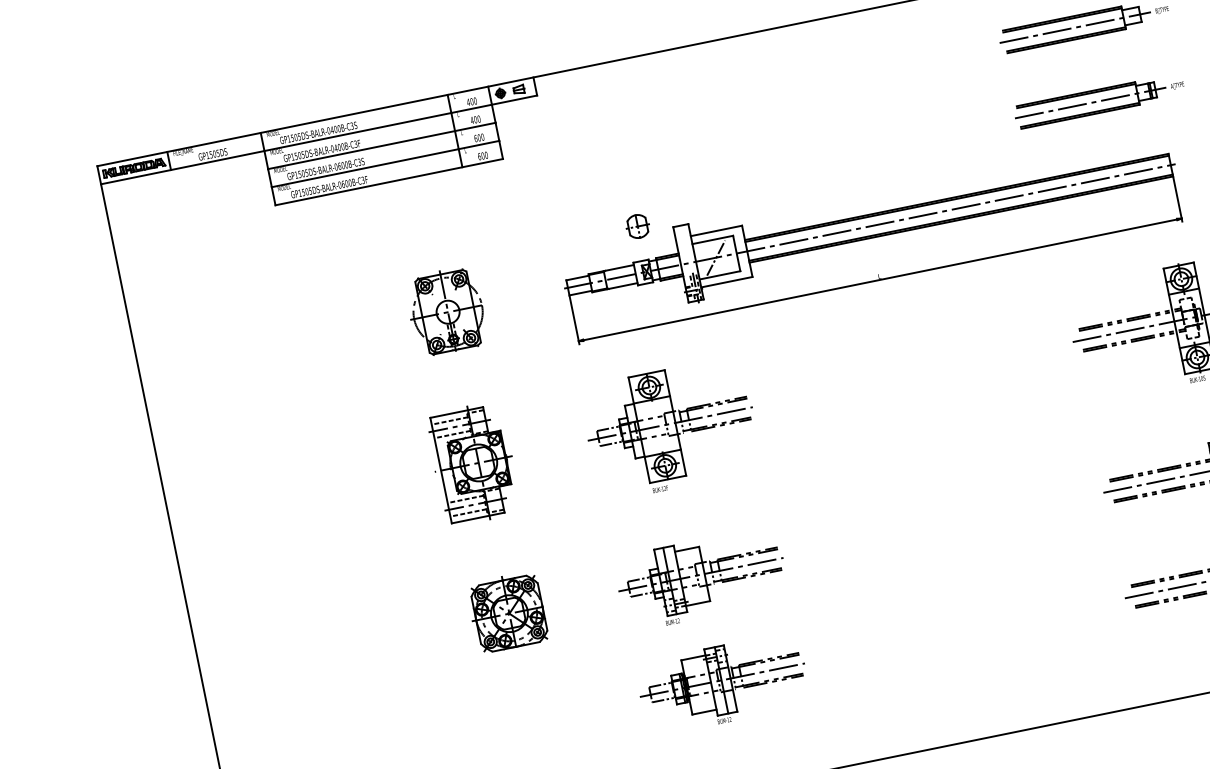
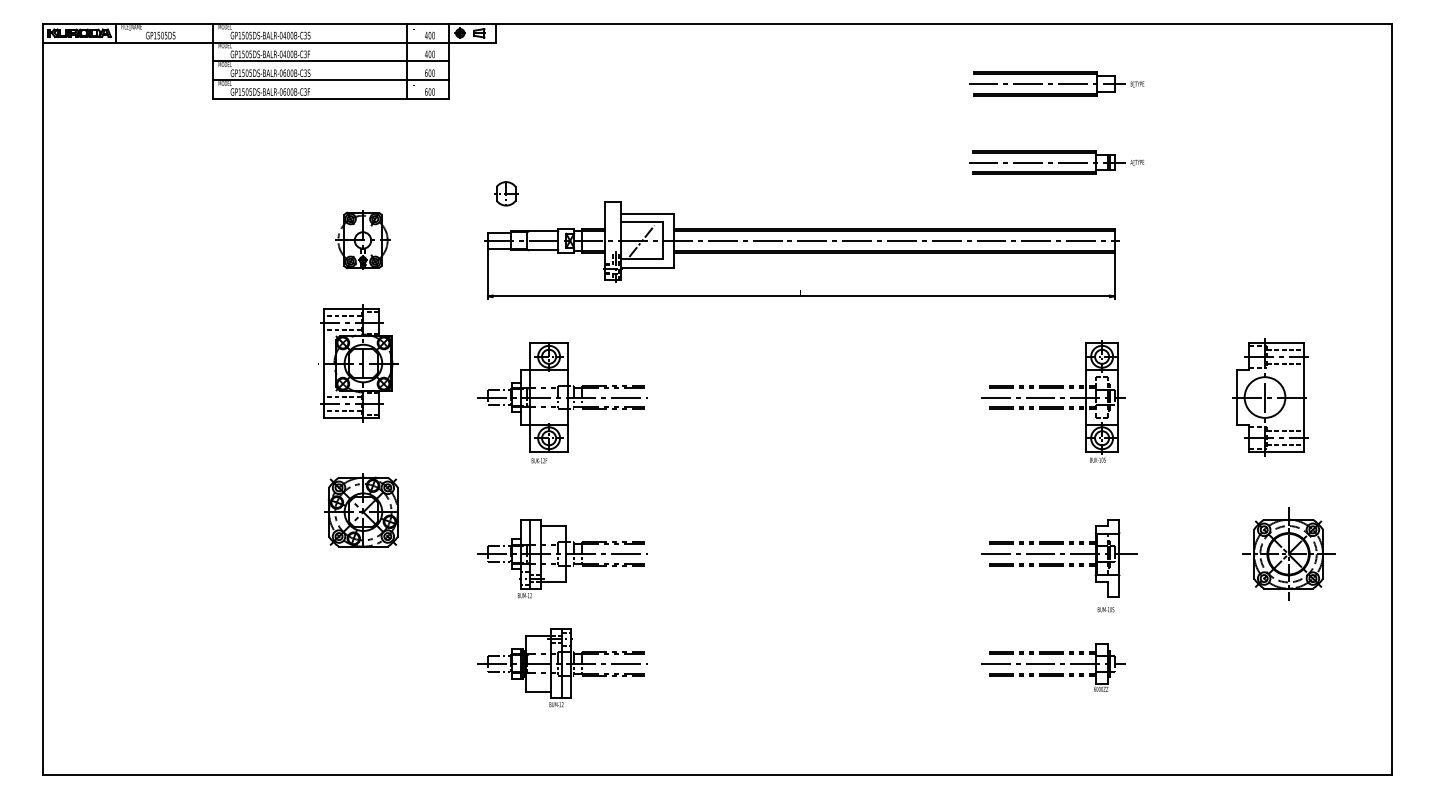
part: (638, 226) -> (506, 193), moved
part: (445, 311) -> (361, 239), size x0.7
part: (474, 463) -> (358, 363), moved
part: (507, 612) -> (361, 510), moved

